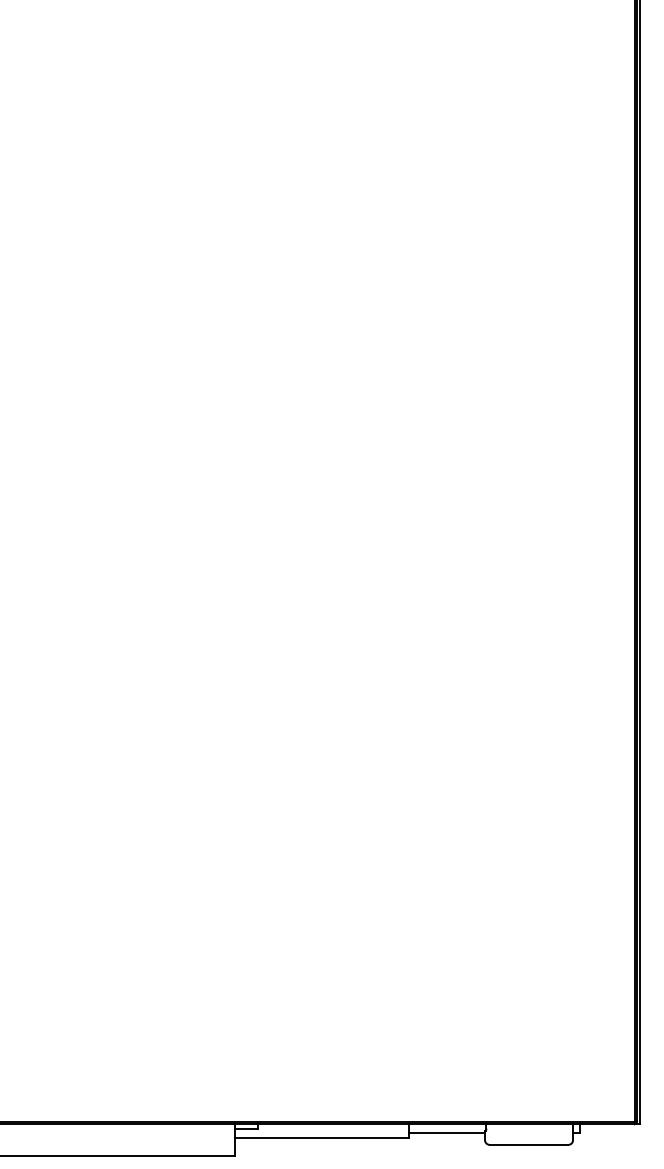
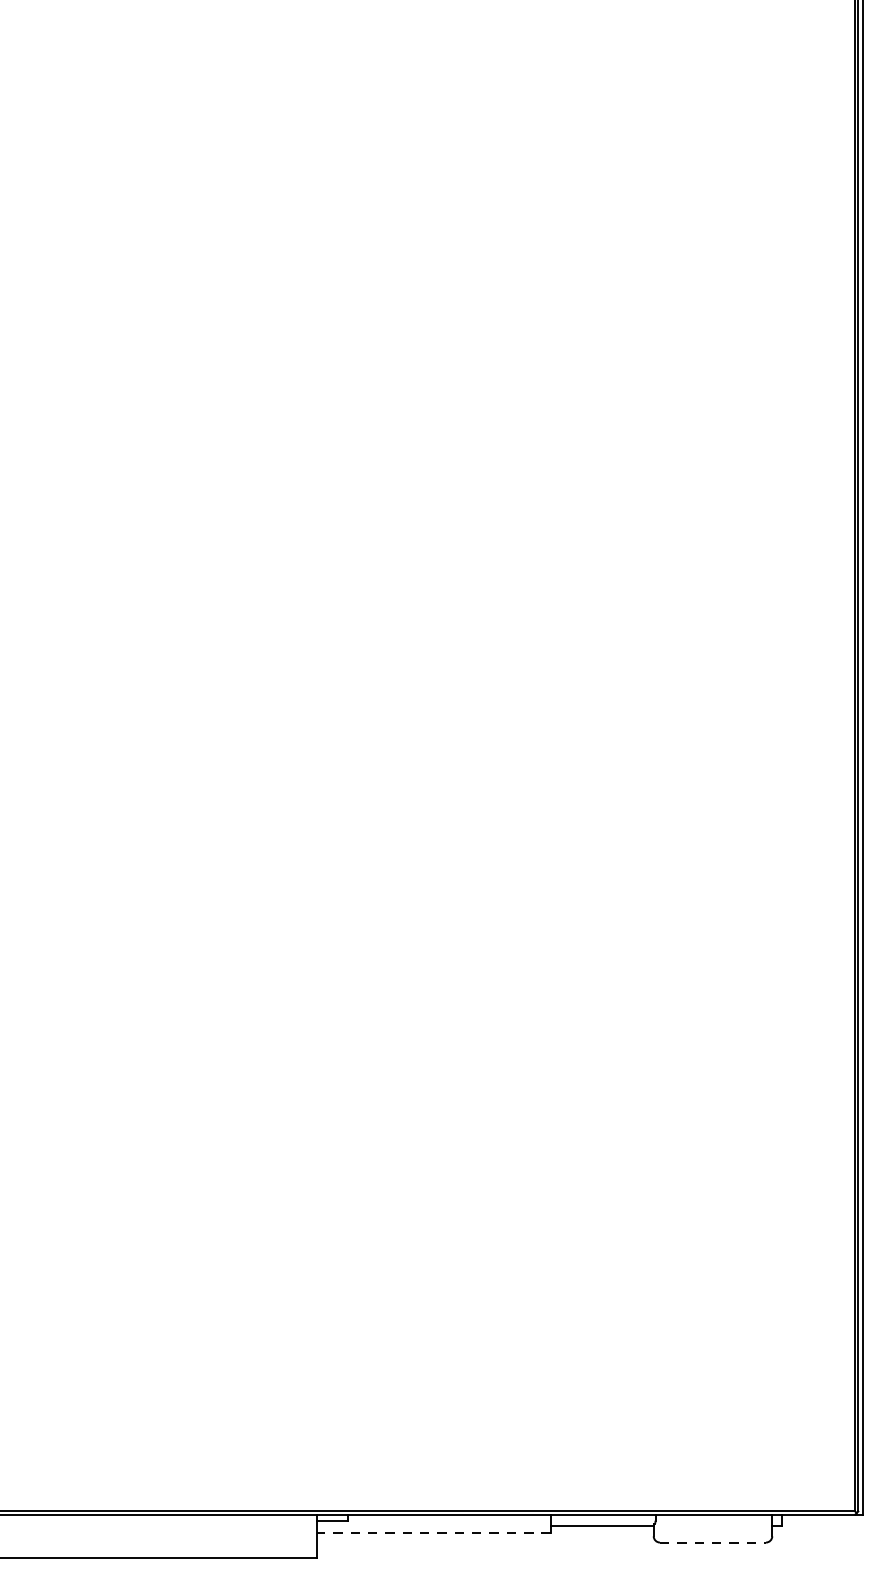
line: (321, 1137) -> (433, 1532), solid -> dashed
line: (529, 1144) -> (713, 1542), solid -> dashed

